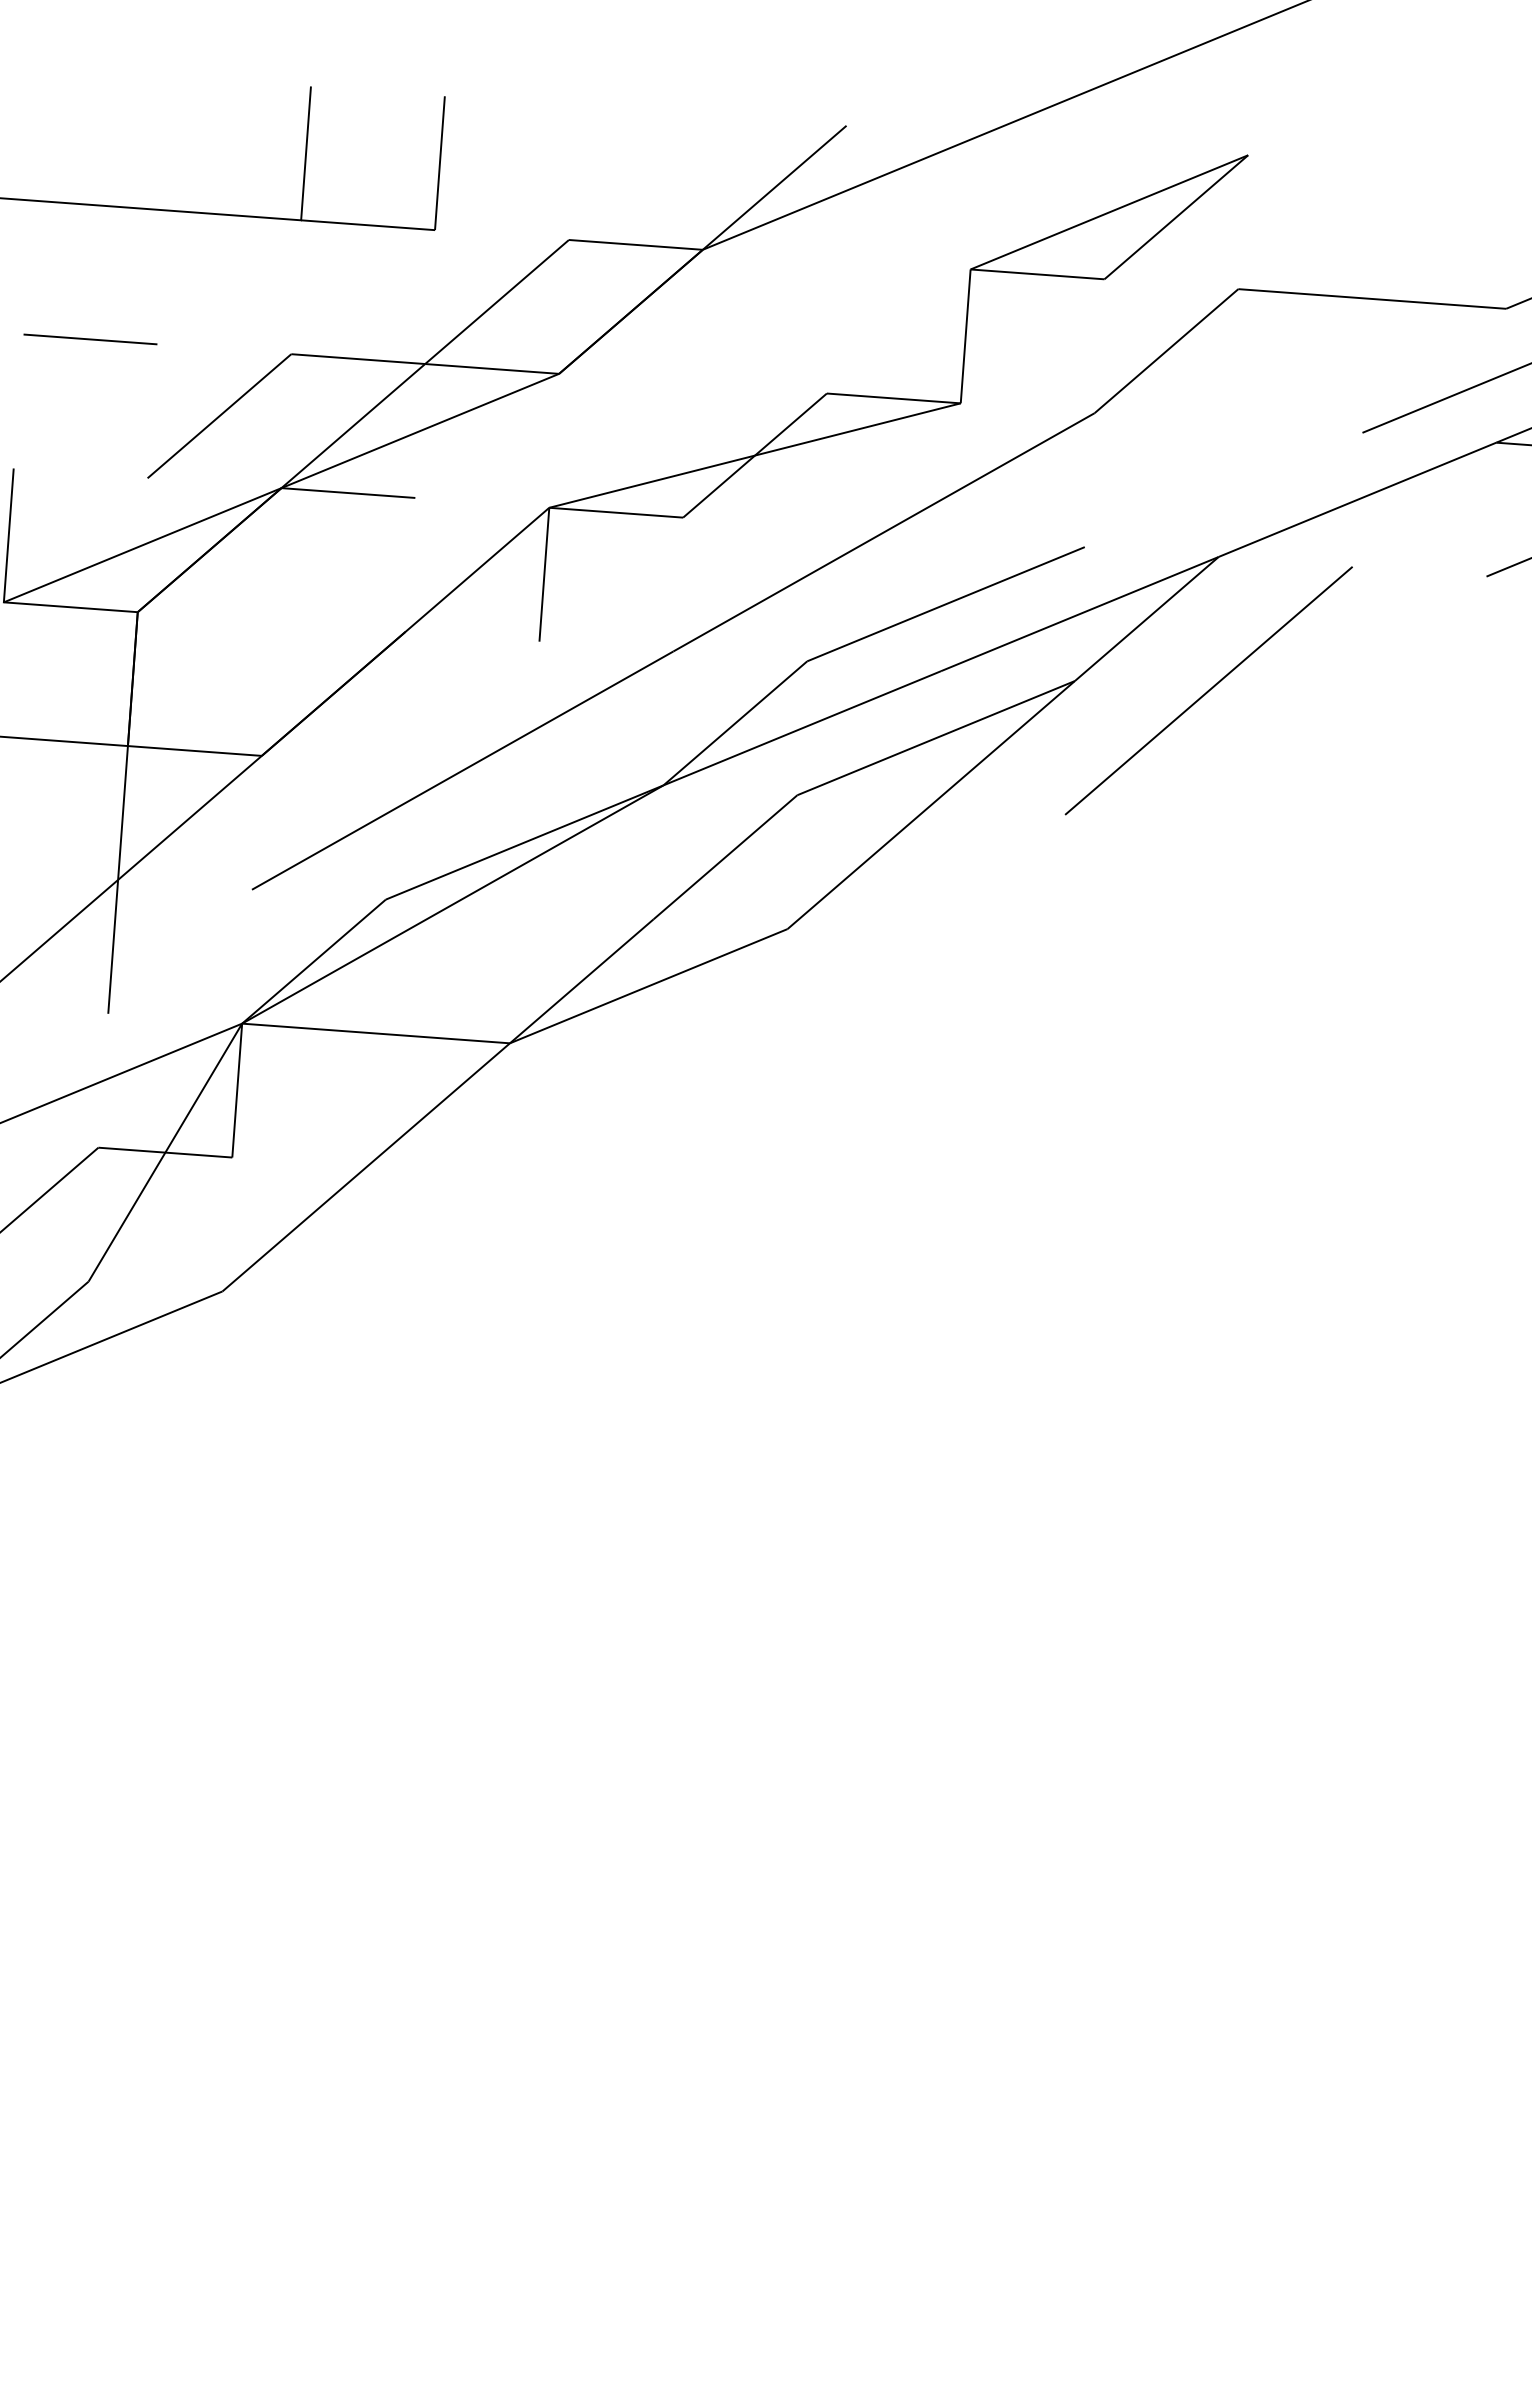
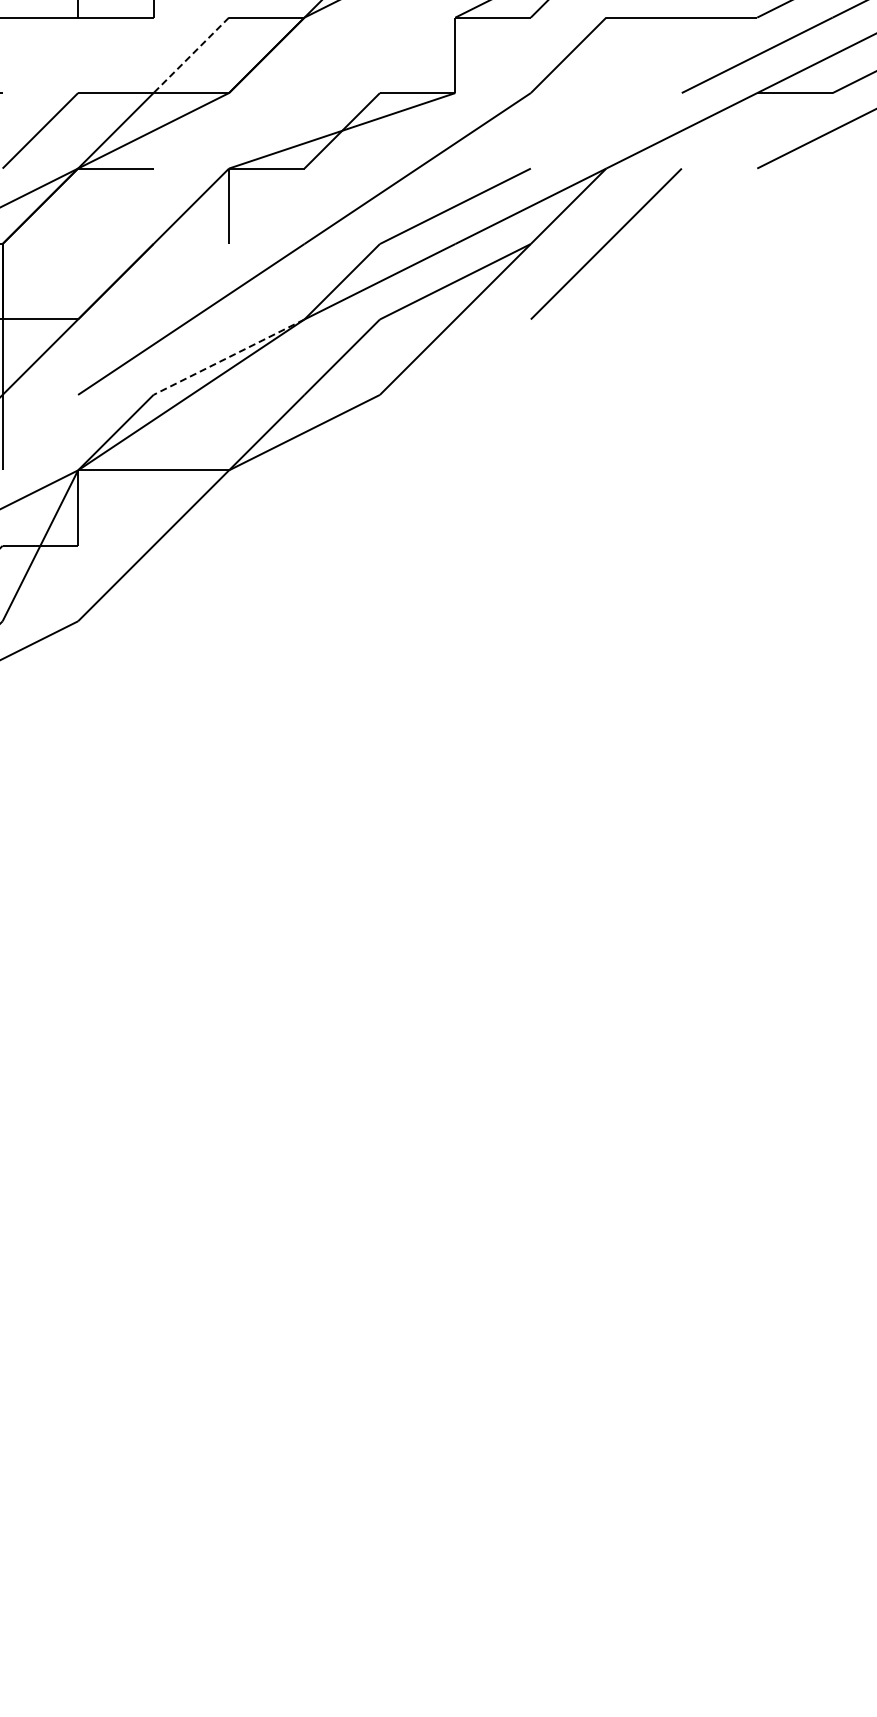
line: (495, 302) -> (190, 55), solid -> dashed
line: (523, 842) -> (228, 357), solid -> dashed

